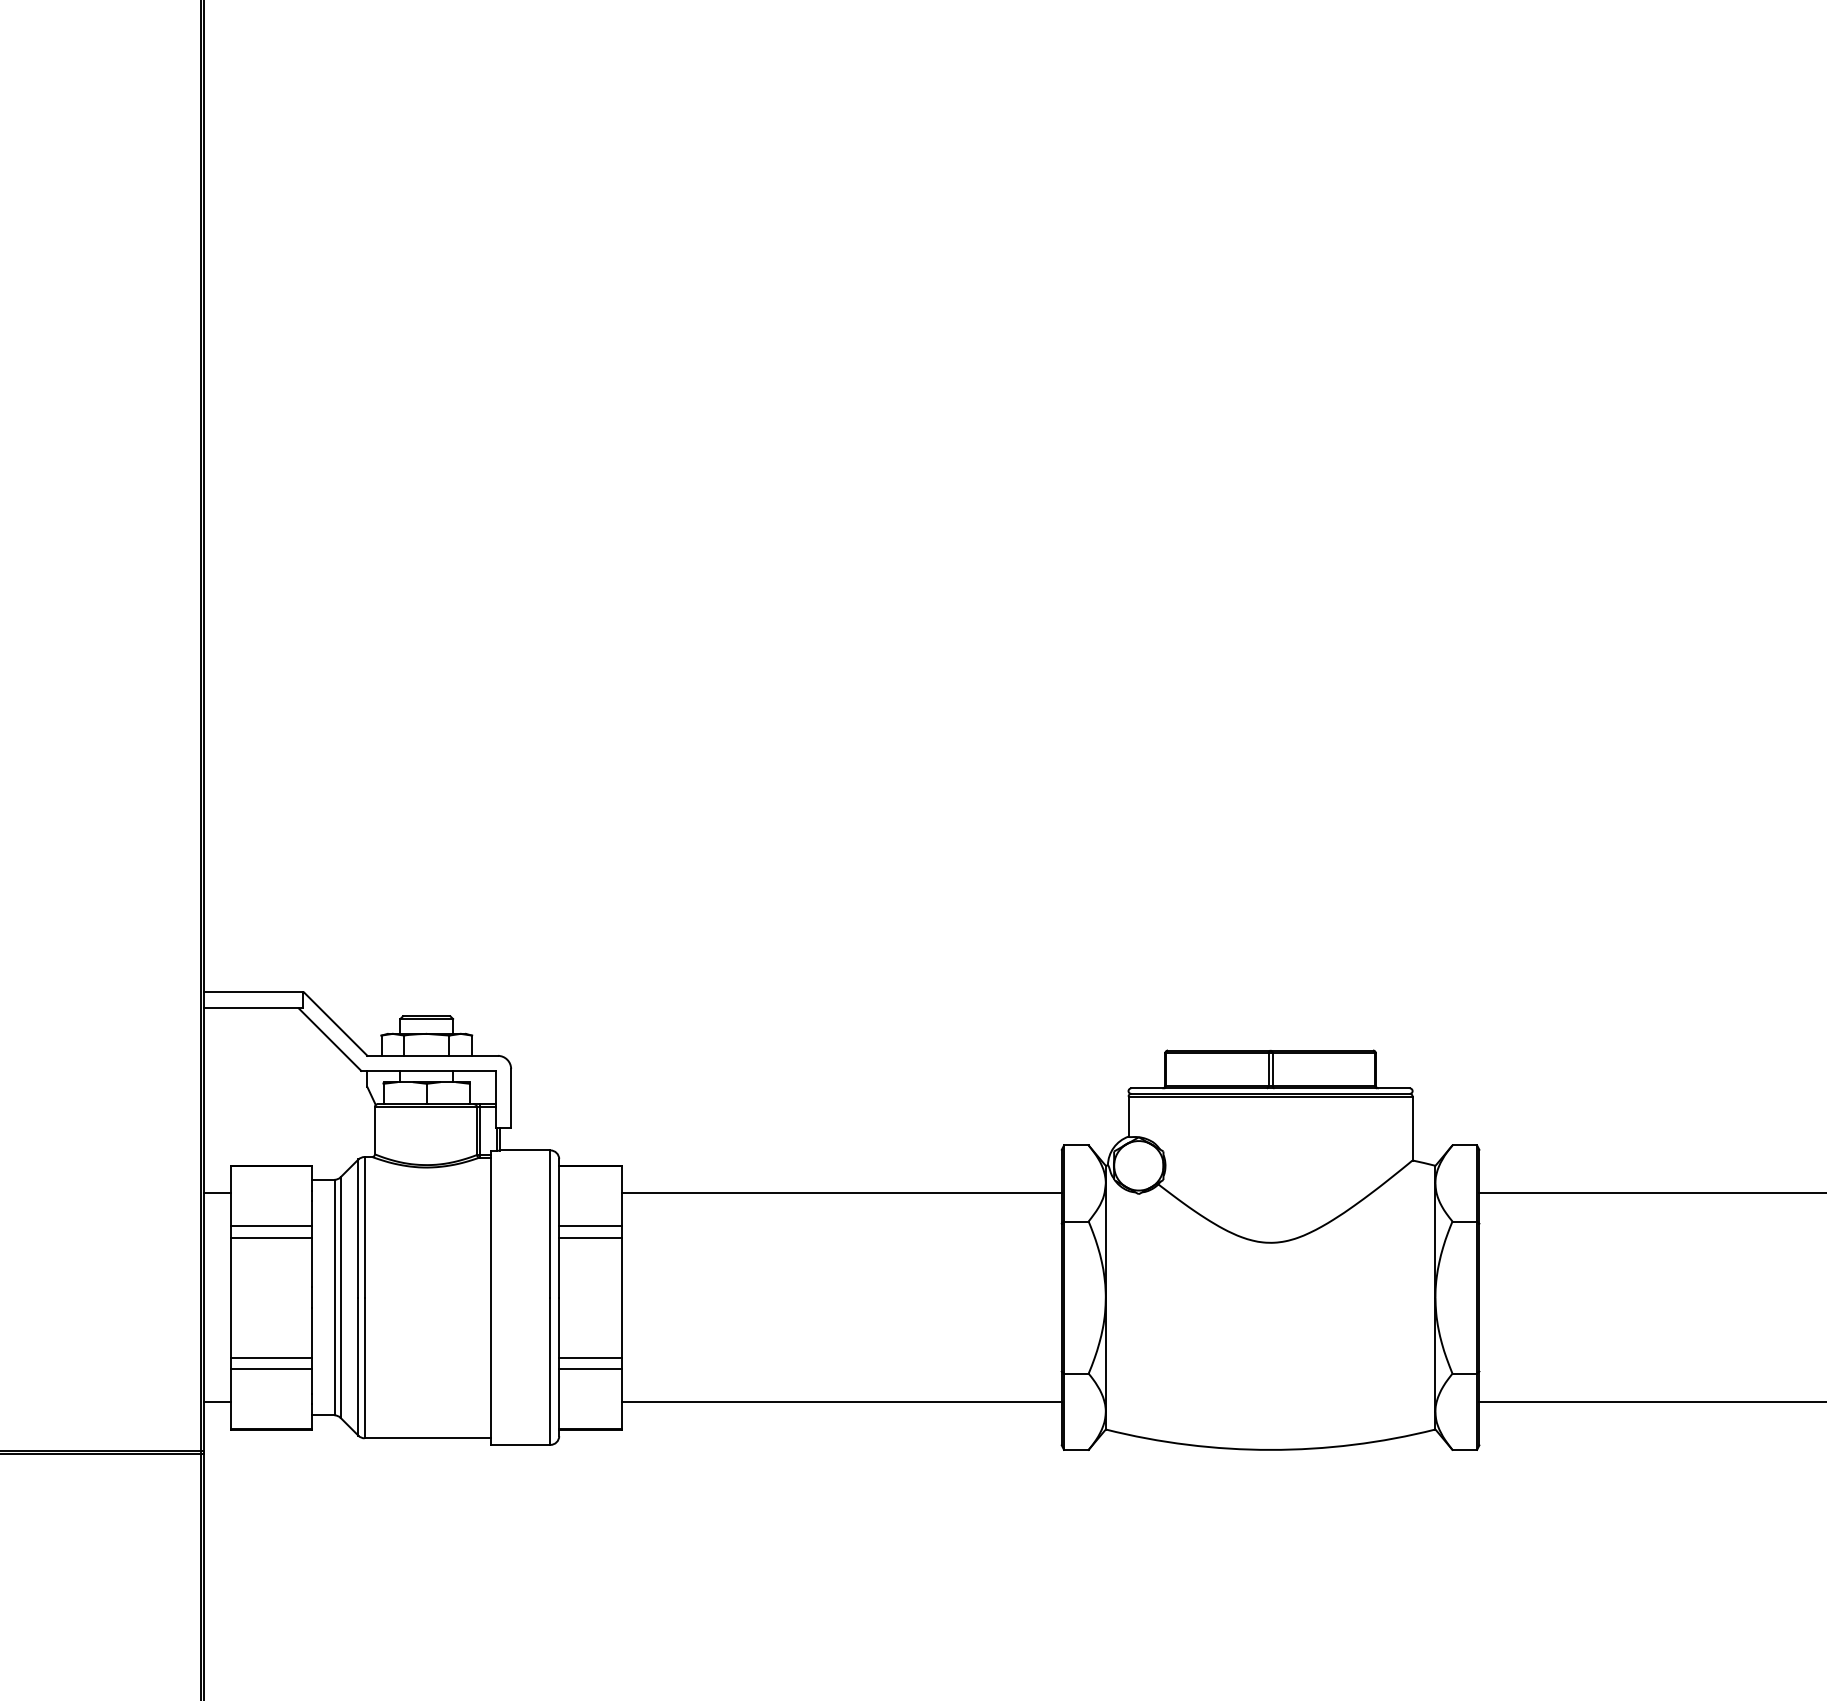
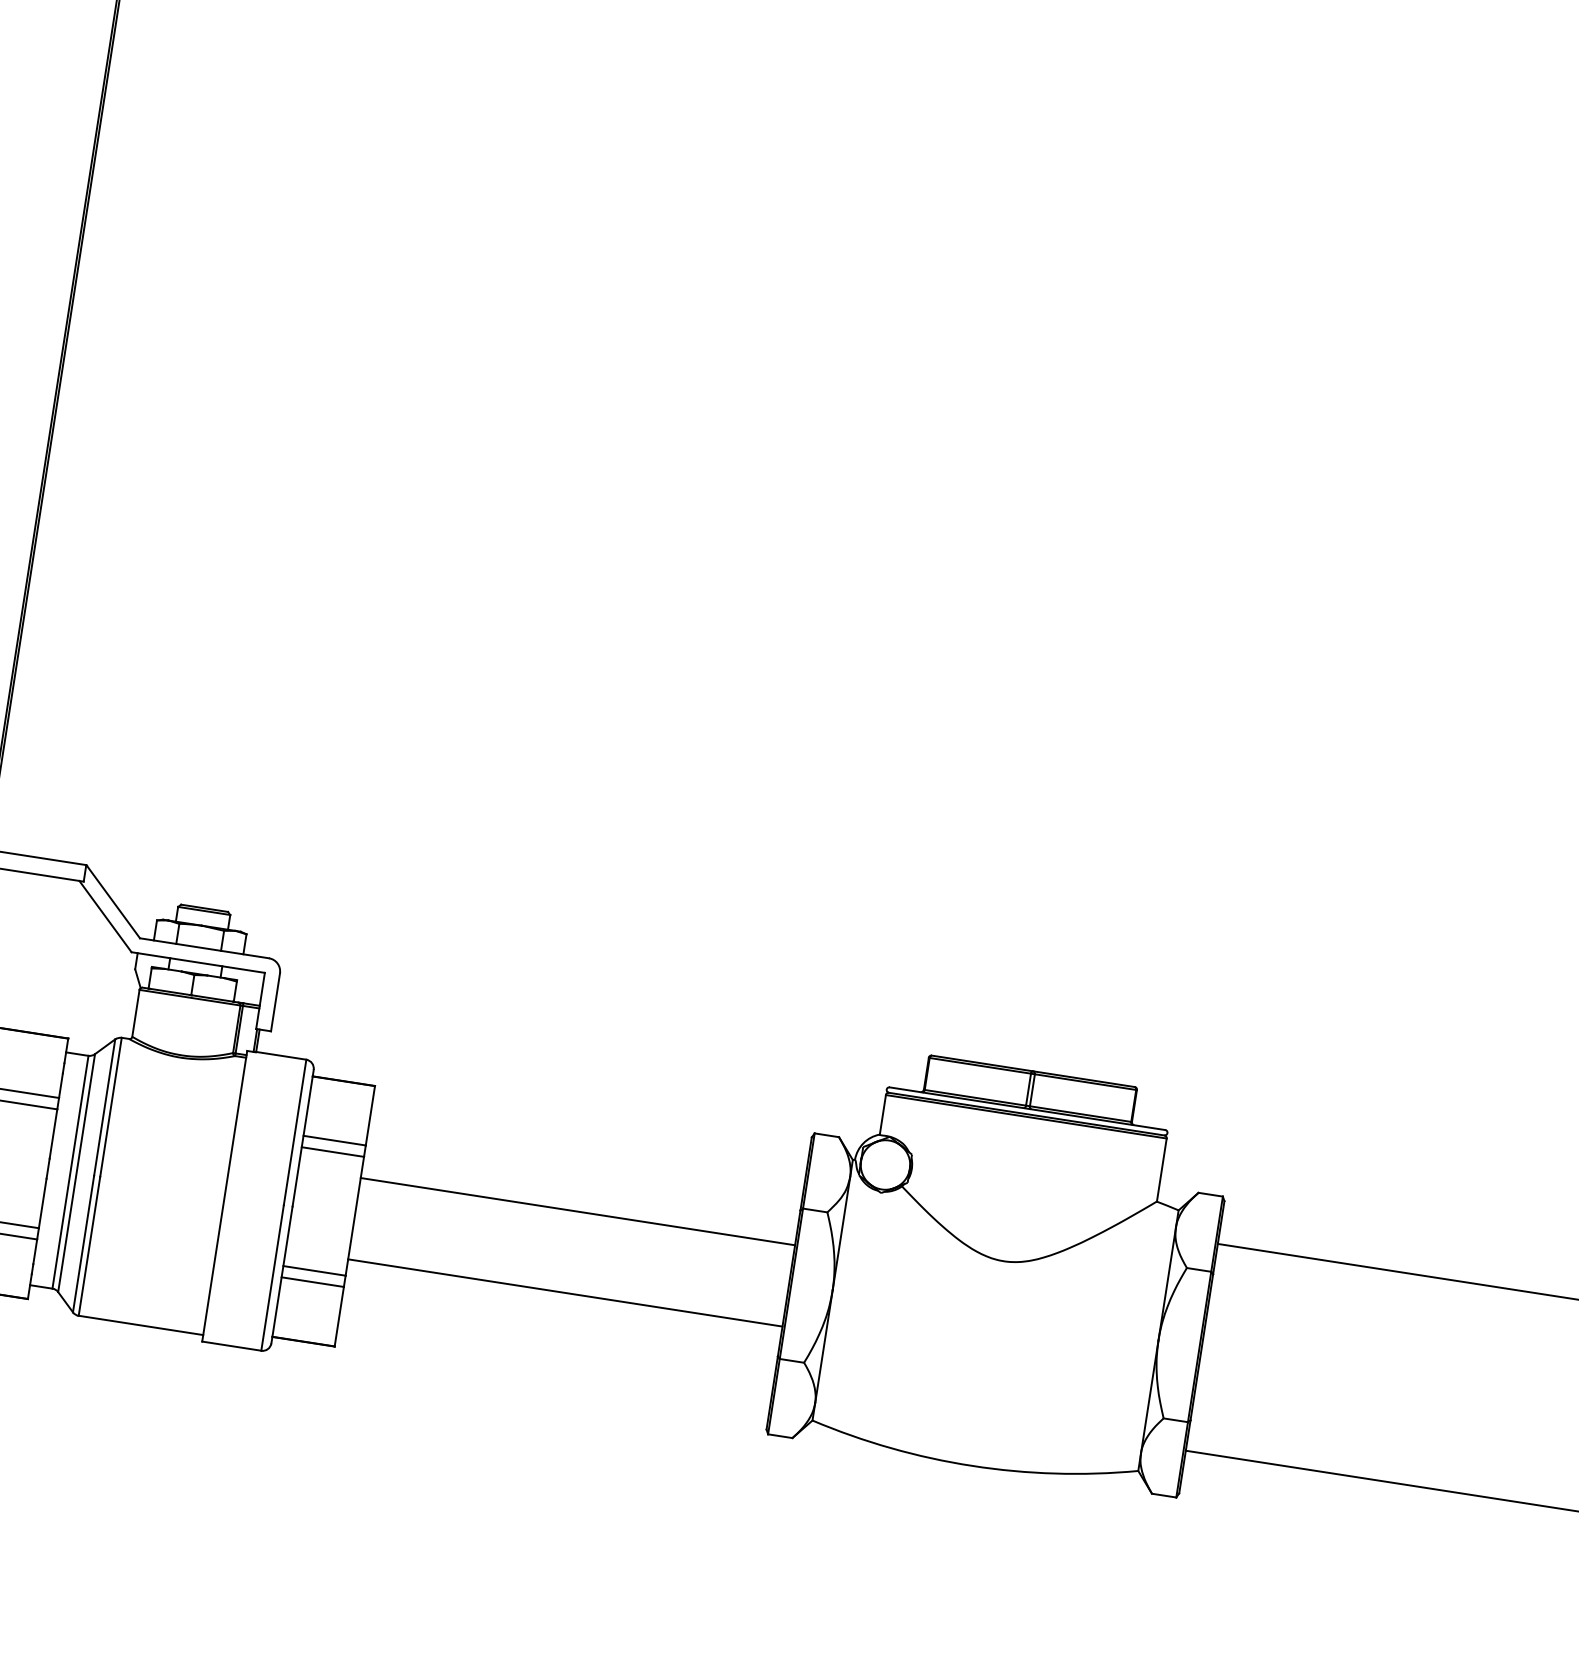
line: (841, 1192) -> (577, 1211), moved
line: (841, 1402) -> (564, 1293), moved

